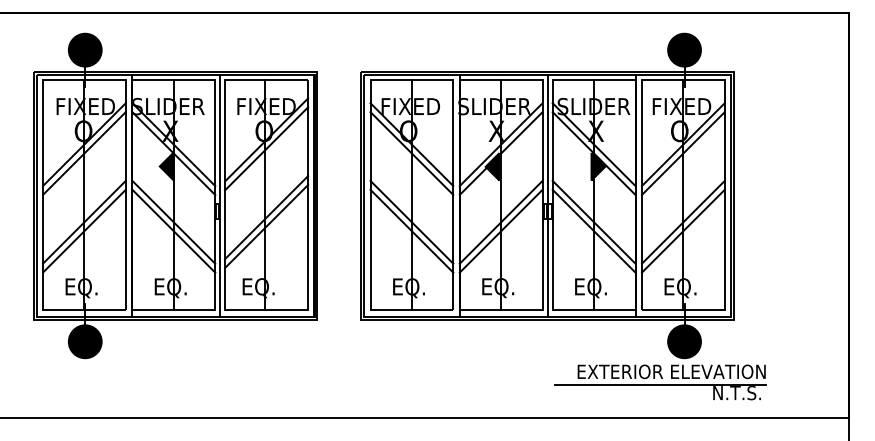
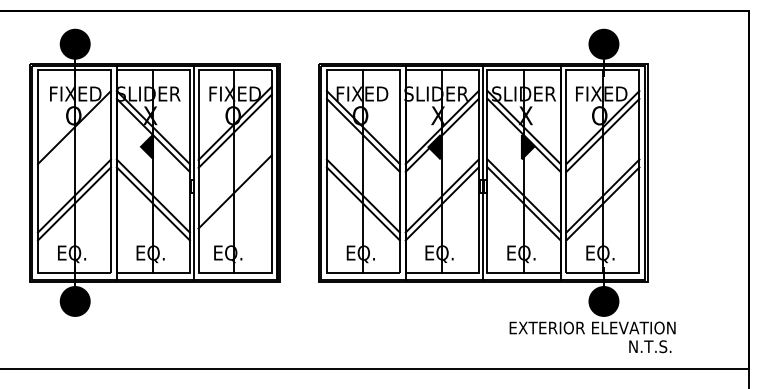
line: (84, 152) -> (74, 134), removed
line: (265, 226) -> (234, 199), removed
line: (660, 385) -> (582, 340), removed

